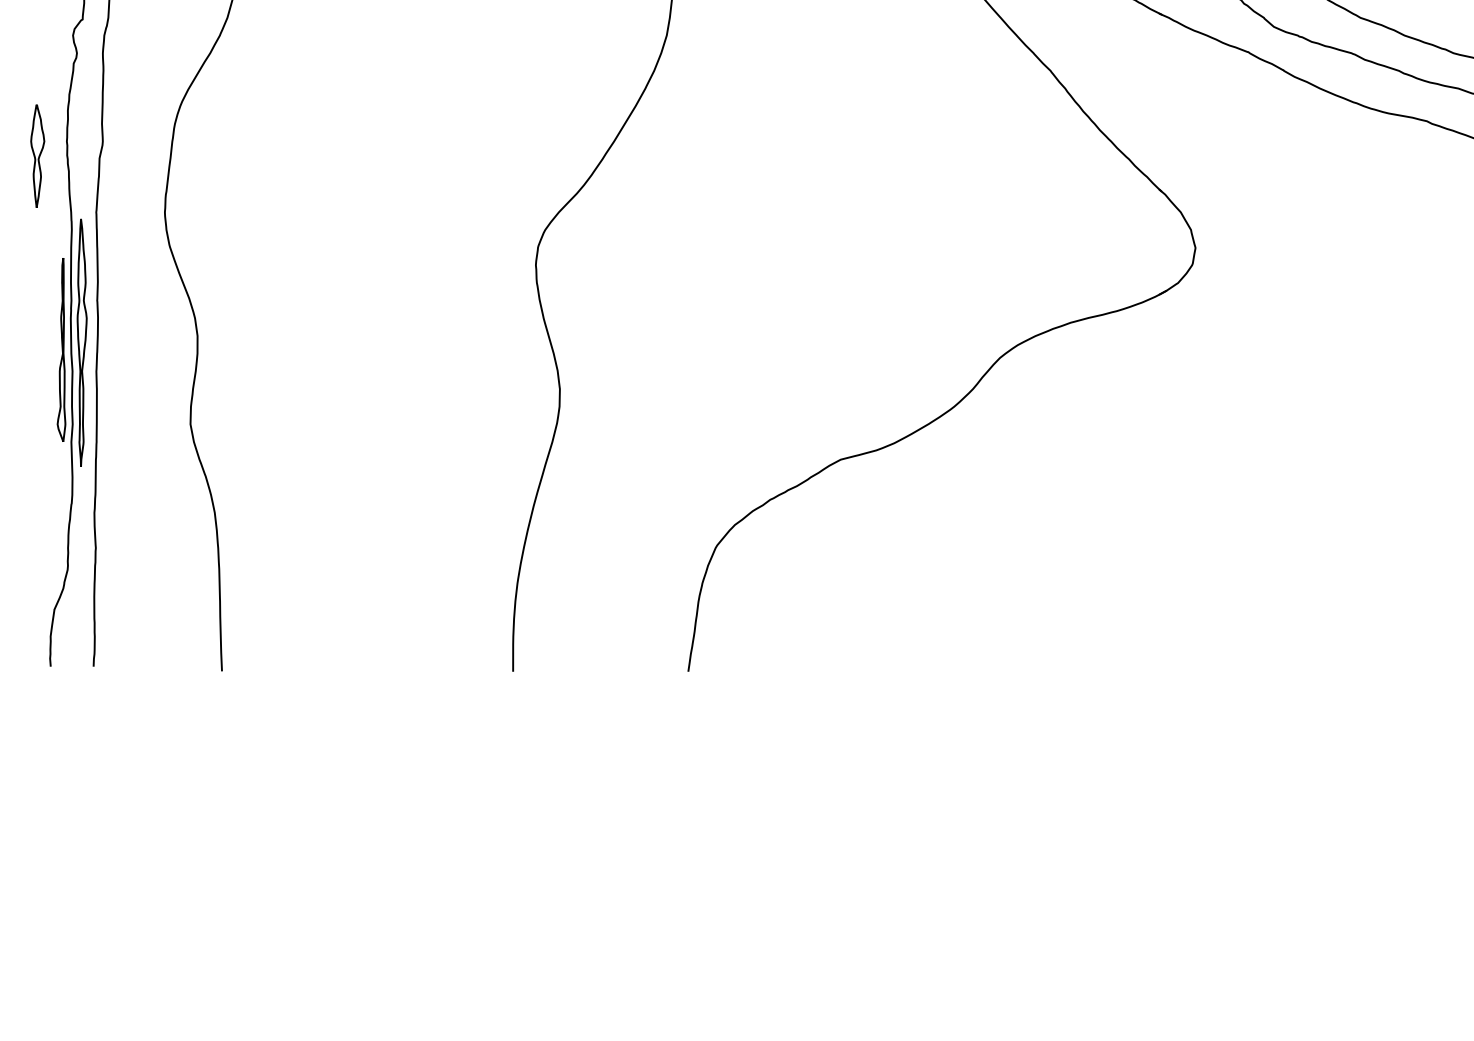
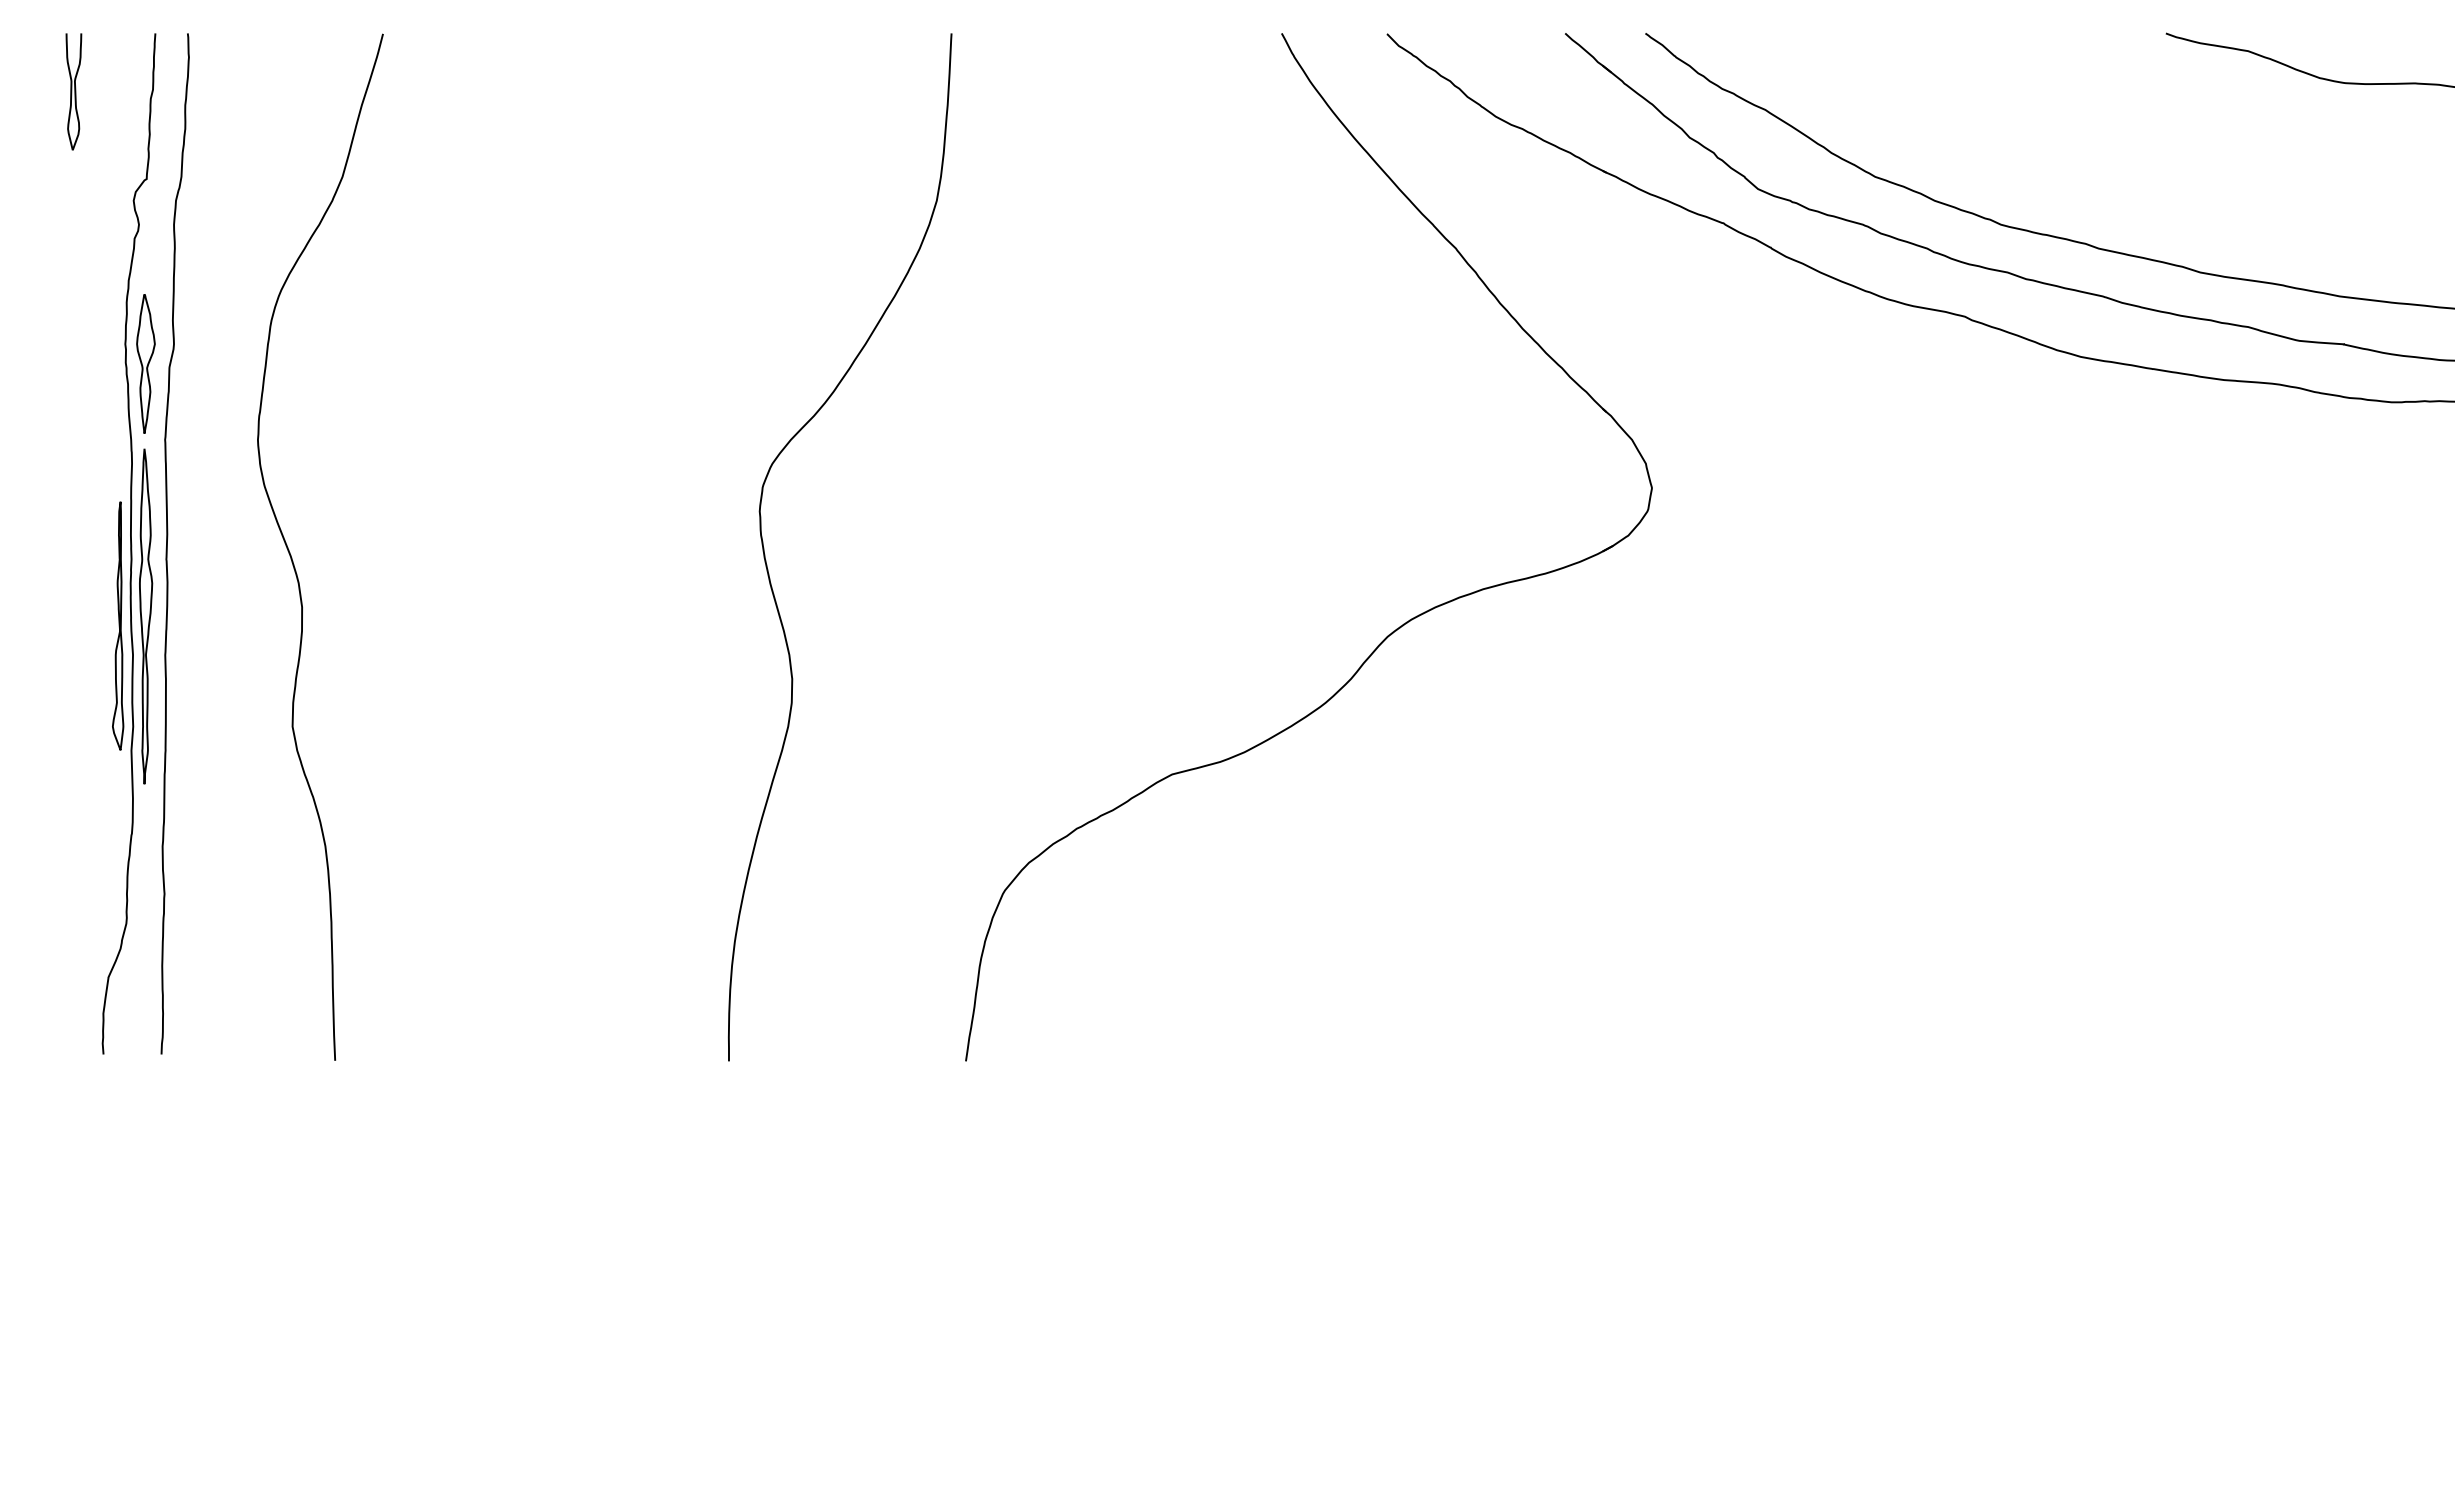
part: (37, 155) -> (145, 363), moved

